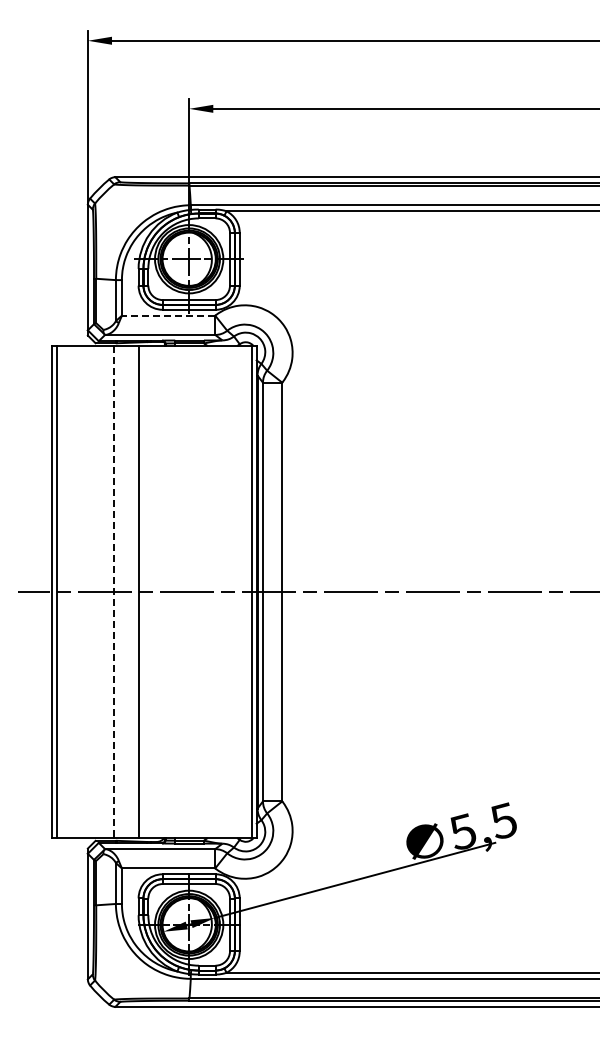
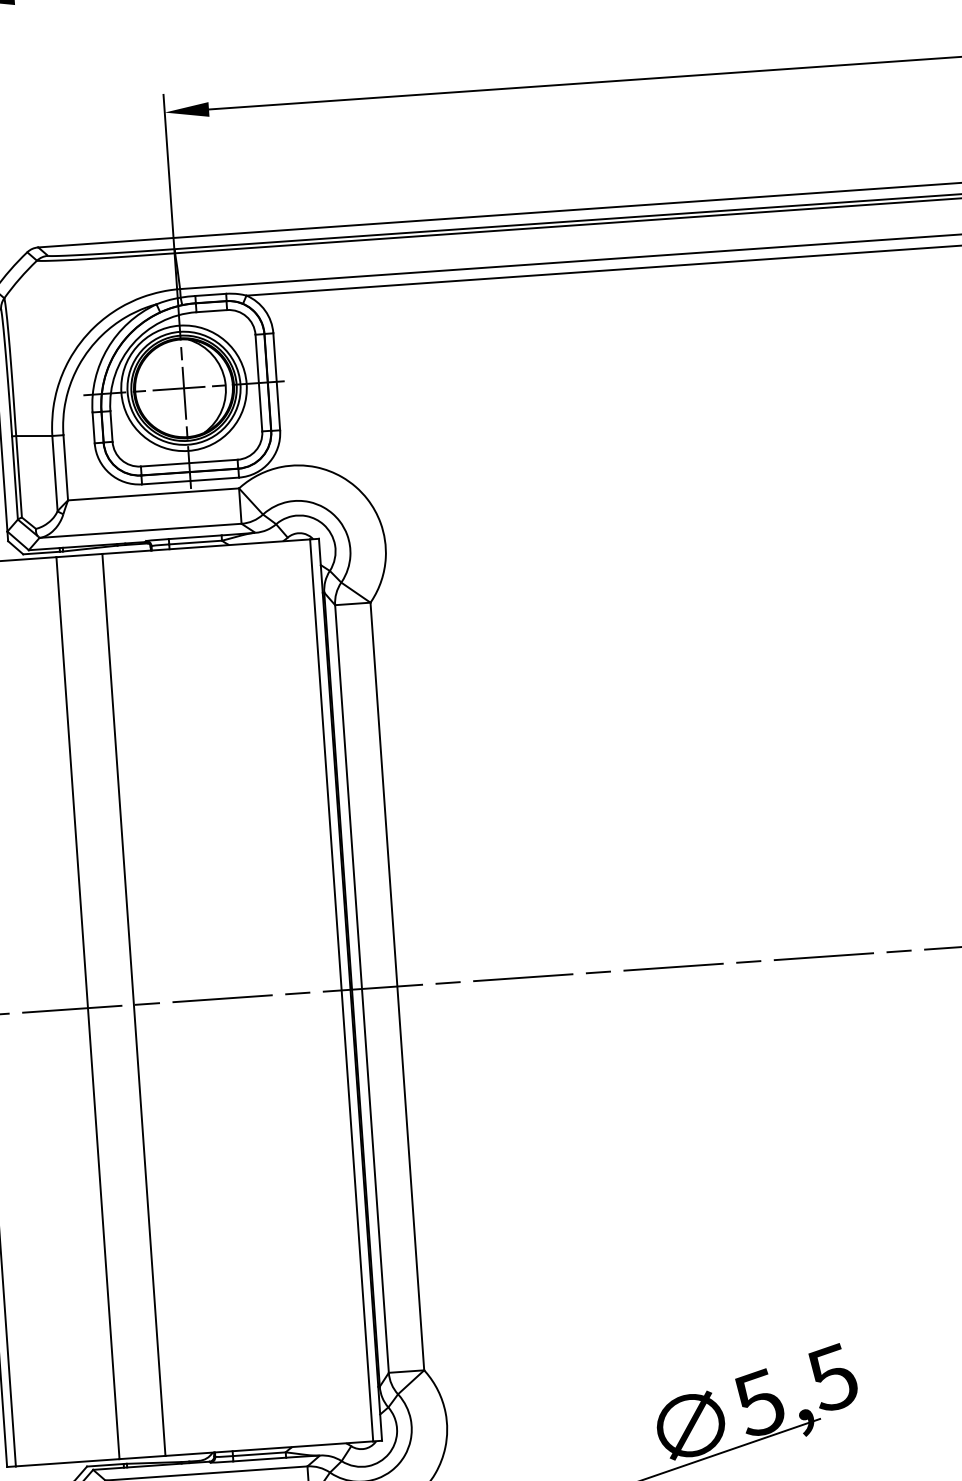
line: (168, 315) -> (153, 494), dashed -> solid
line: (113, 592) -> (88, 1008), dashed -> solid

